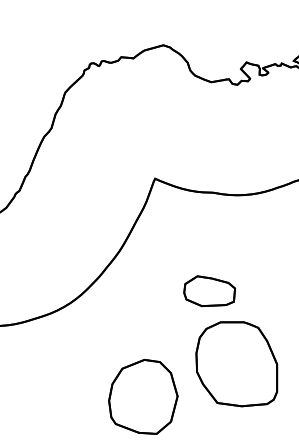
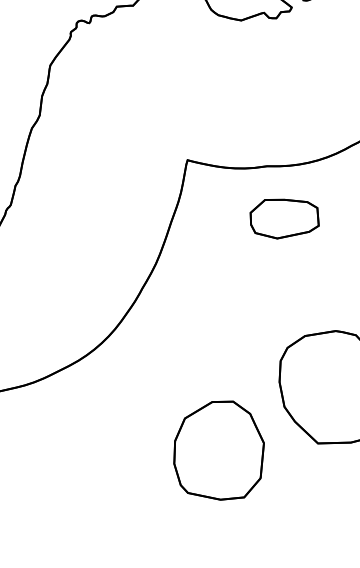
part: (209, 291) -> (284, 217), moved

